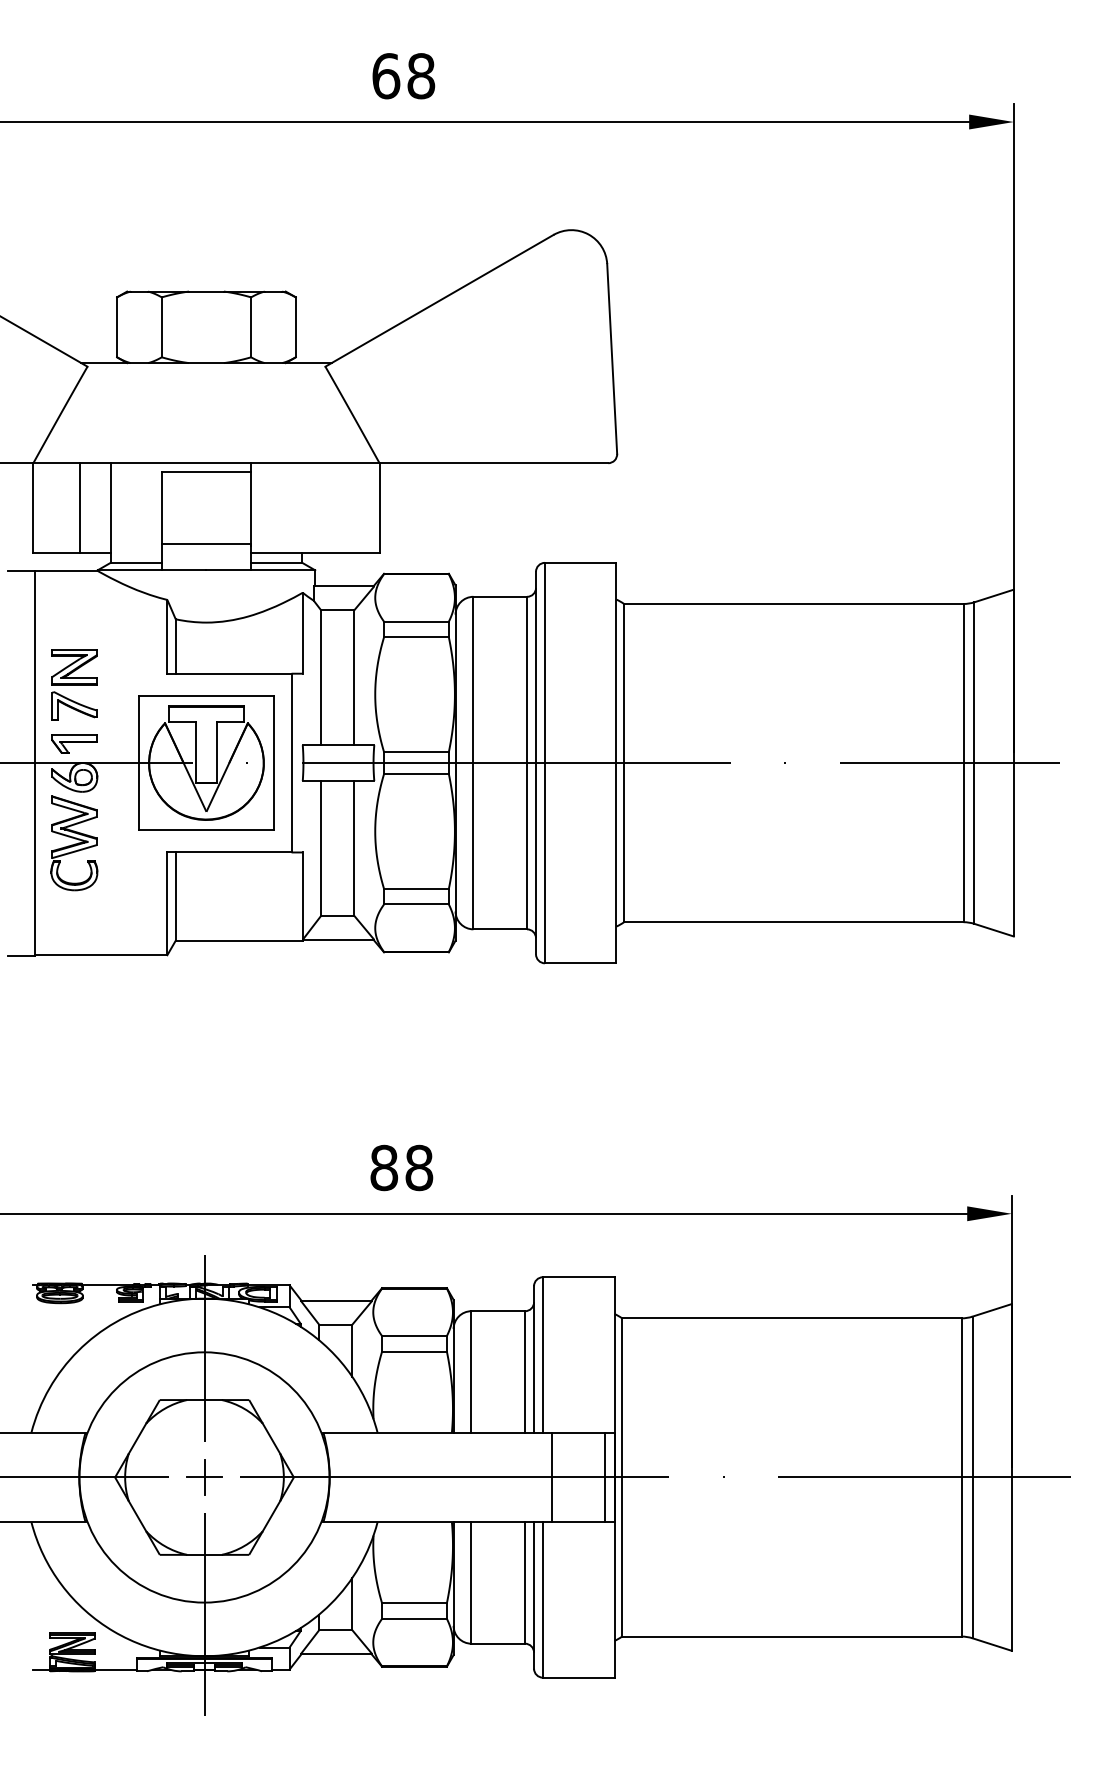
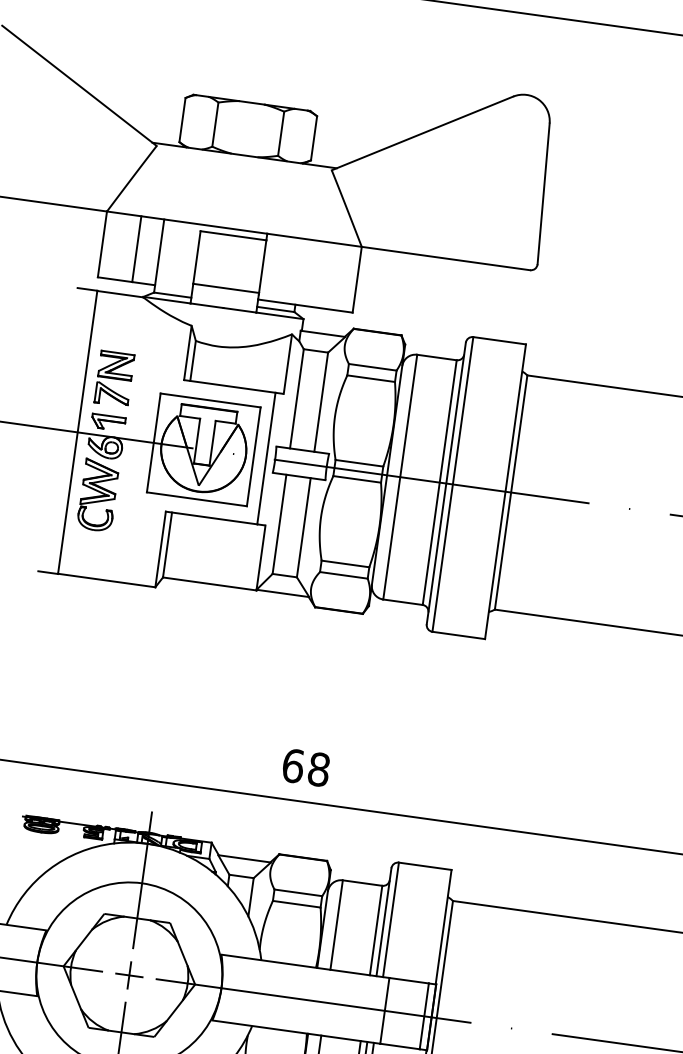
text: (384, 1167) -> (293, 765), 88 -> 68

